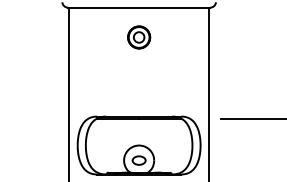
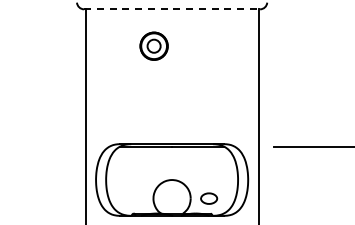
line: (139, 7) -> (172, 9), solid -> dashed
part: (138, 36) -> (153, 45), moved
part: (139, 160) -> (209, 198), moved

